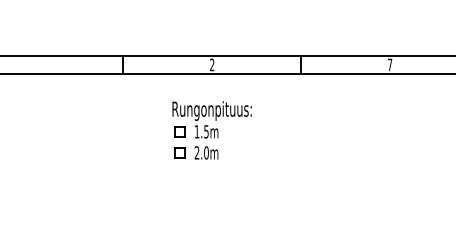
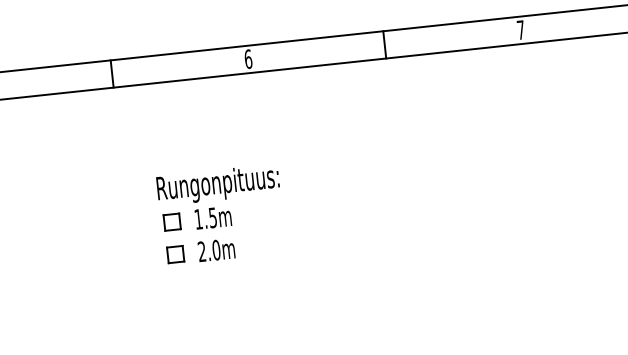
text: (212, 64) -> (248, 58), 2 -> 6
part: (211, 130) -> (220, 214), moved

